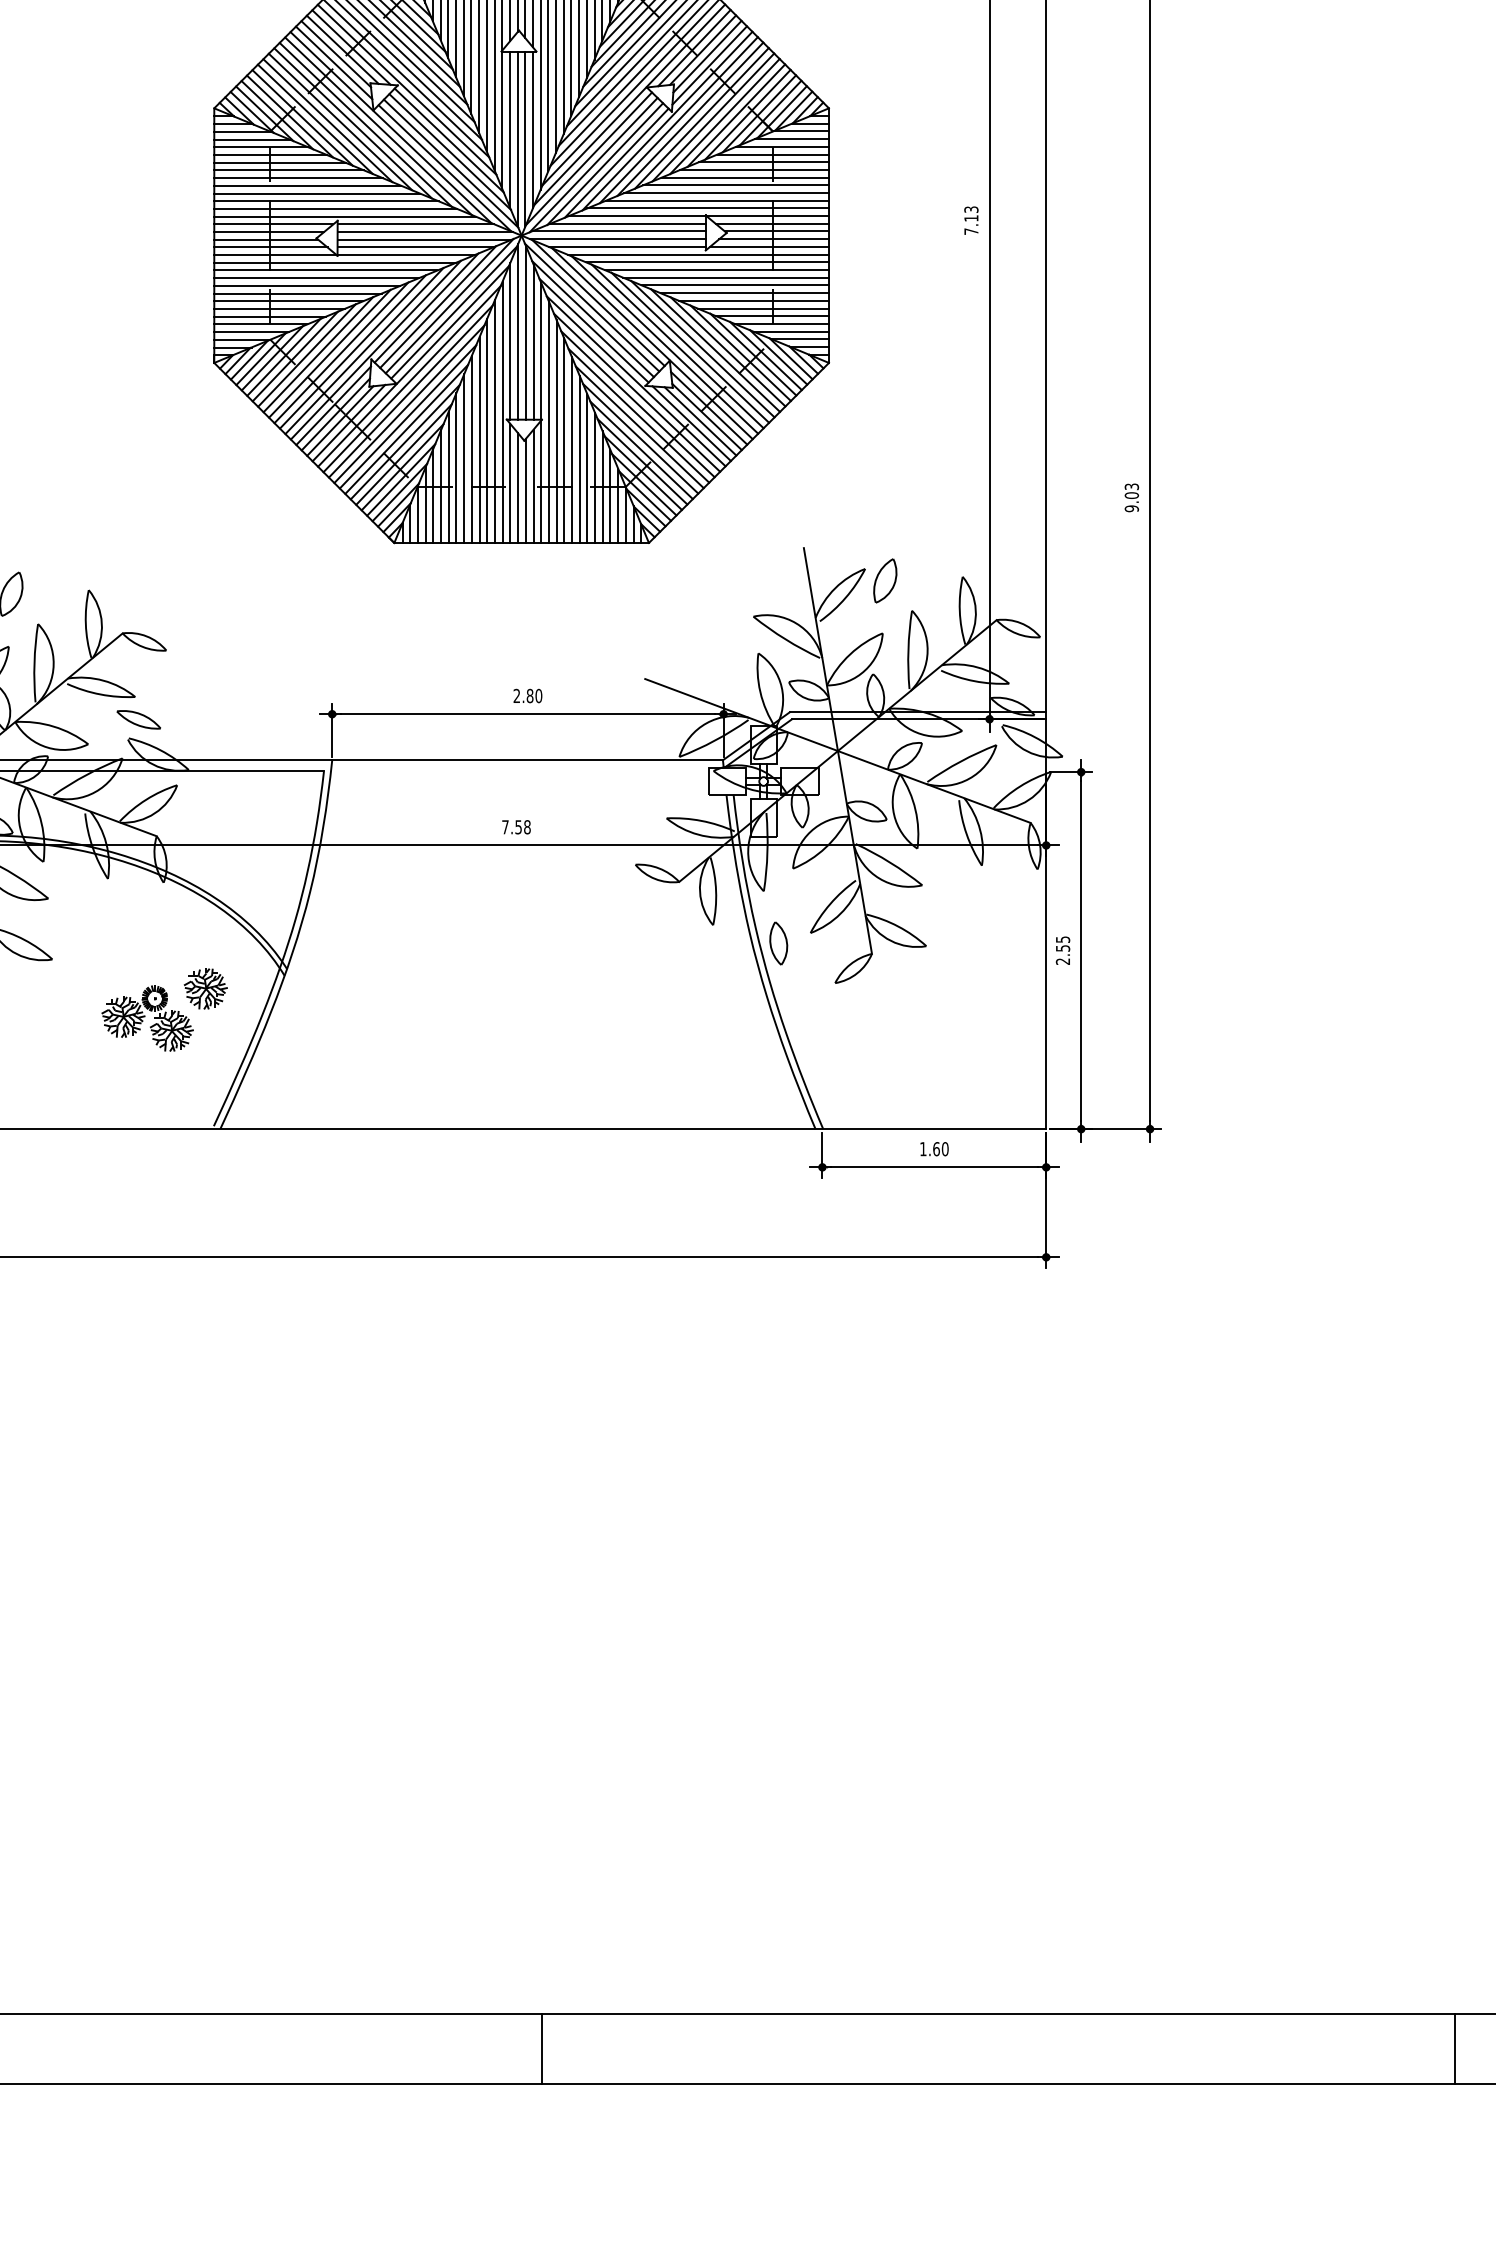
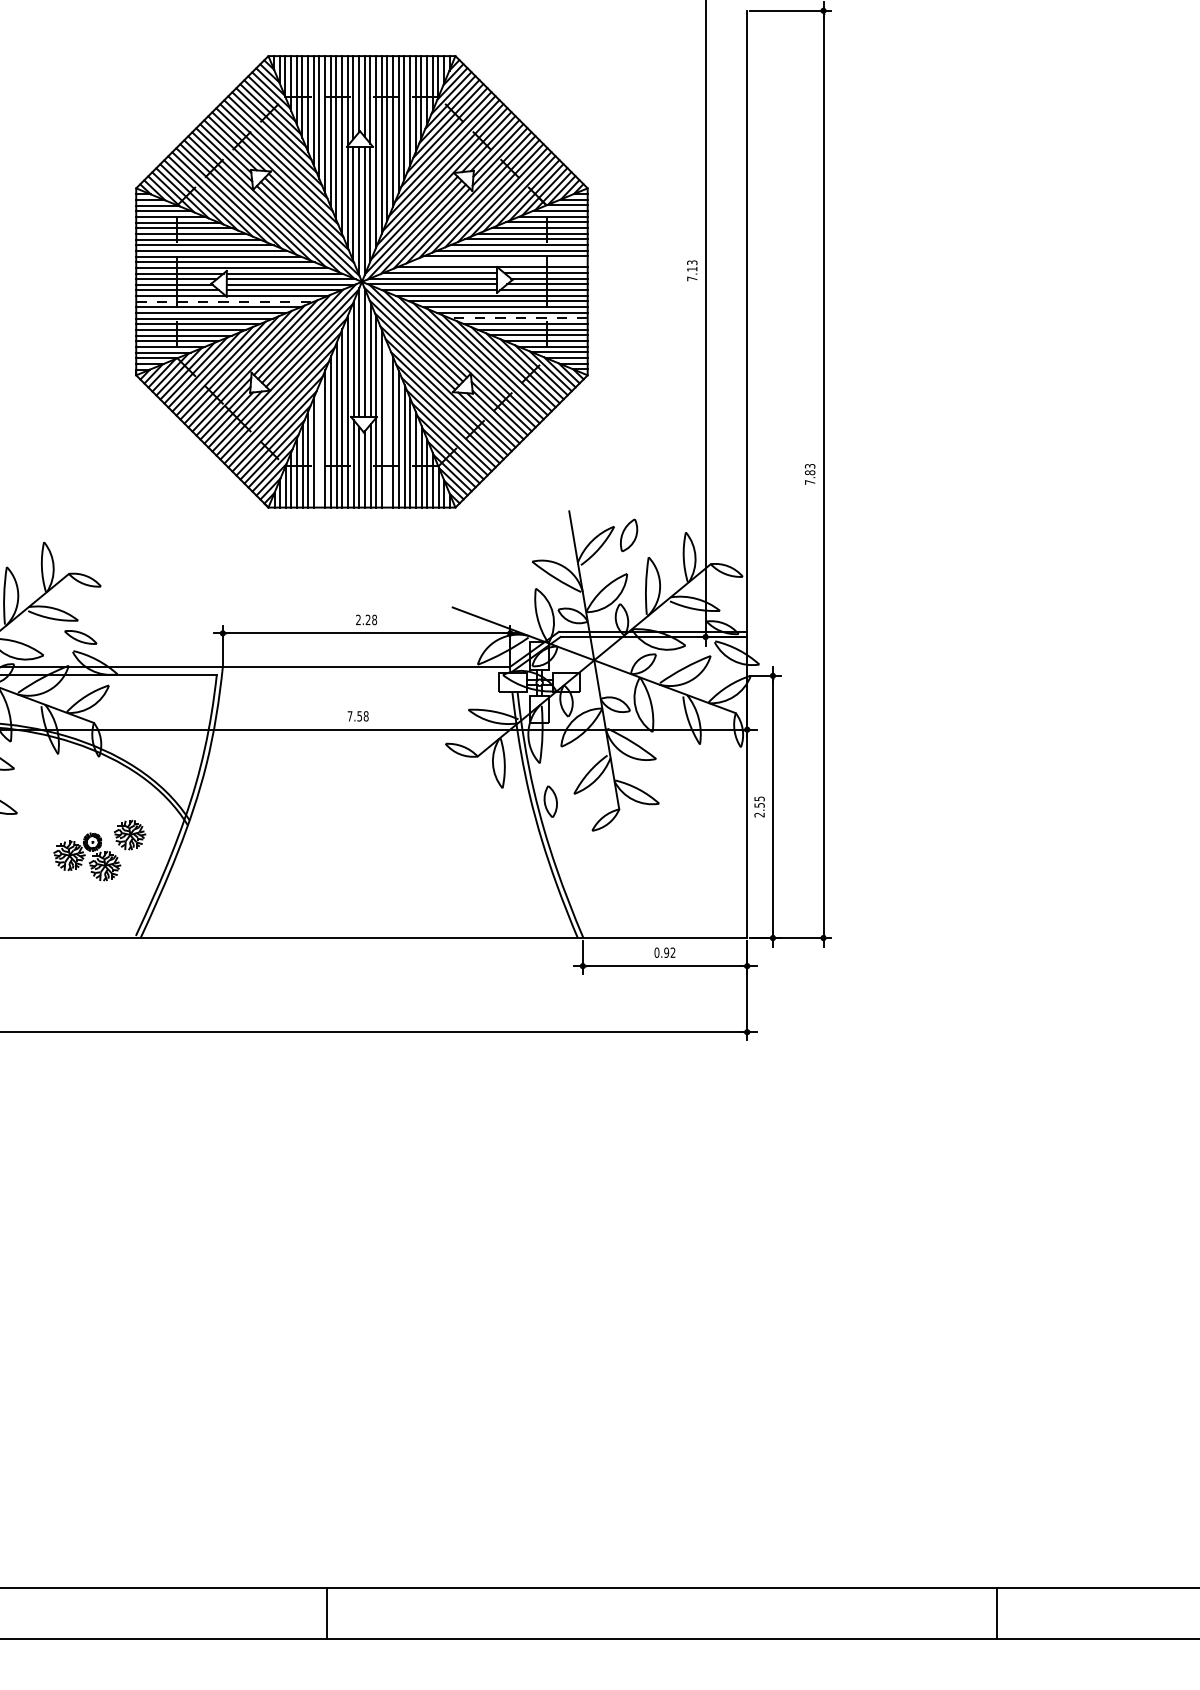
line: (707, 207) -> (498, 261), removed
line: (335, 262) -> (225, 301), solid -> dashed
line: (736, 285) -> (519, 318), solid -> dashed
line: (556, 431) -> (387, 425), removed
line: (463, 458) -> (319, 445), removed
text: (1131, 502) -> (809, 477), 9.03 -> 7.83
text: (534, 696) -> (371, 620), 2.80 -> 2.28
text: (933, 1148) -> (664, 952), 1.60 -> 0.92
line: (542, 2048) -> (327, 1613), moved
line: (1455, 2048) -> (996, 1613), moved

